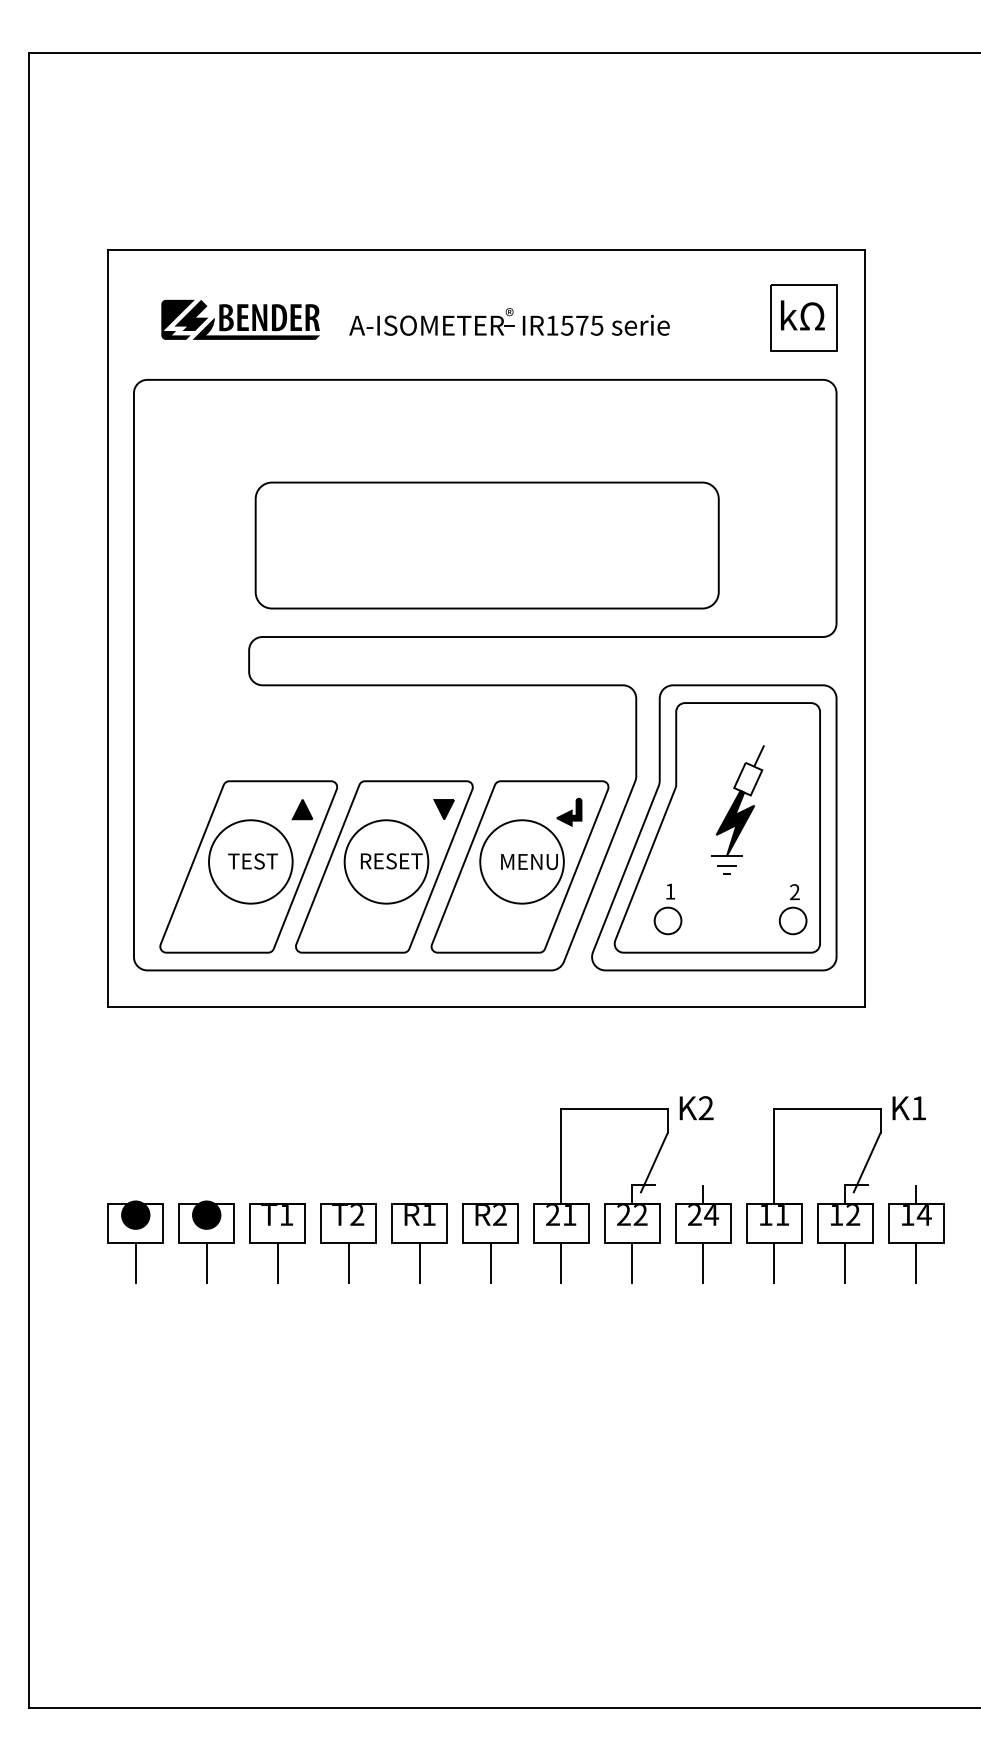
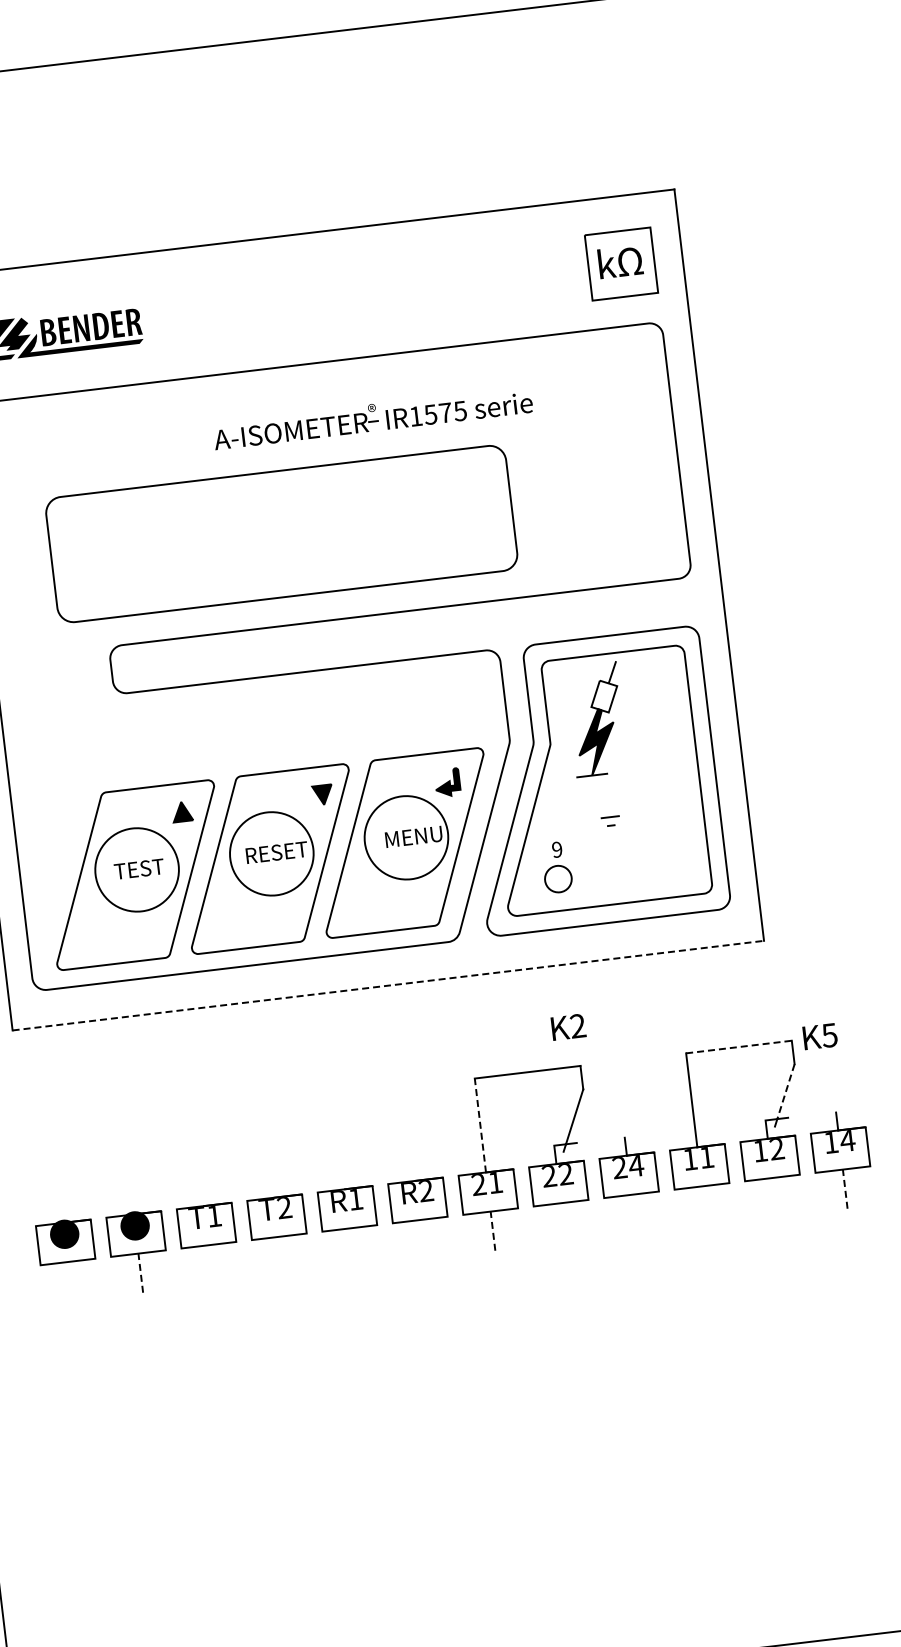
part: (509, 321) -> (372, 417), moved
part: (486, 545) -> (281, 534), moved
part: (737, 800) -> (596, 719), moved
text: (670, 891) -> (557, 849), 1 -> 9
part: (792, 909) -> (680, 853), removed
line: (487, 1006) -> (389, 985), solid -> dashed
text: (696, 1108) -> (568, 1027), moved
text: (918, 1108) -> (829, 1035), K1 -> K5
line: (827, 1109) -> (739, 1047), solid -> dashed
line: (561, 1155) -> (480, 1124), solid -> dashed
line: (868, 1158) -> (785, 1091), solid -> dashed
line: (135, 1262) -> (70, 1281), removed
line: (206, 1262) -> (140, 1272), solid -> dashed
line: (277, 1262) -> (211, 1264), removed
line: (348, 1262) -> (281, 1256), removed
line: (419, 1262) -> (352, 1247), removed
line: (490, 1262) -> (422, 1239), removed
line: (561, 1262) -> (493, 1230), solid -> dashed
line: (632, 1262) -> (563, 1222), removed
line: (703, 1262) -> (634, 1214), removed
line: (774, 1262) -> (704, 1205), removed
line: (845, 1262) -> (775, 1197), removed
line: (916, 1262) -> (845, 1188), solid -> dashed

